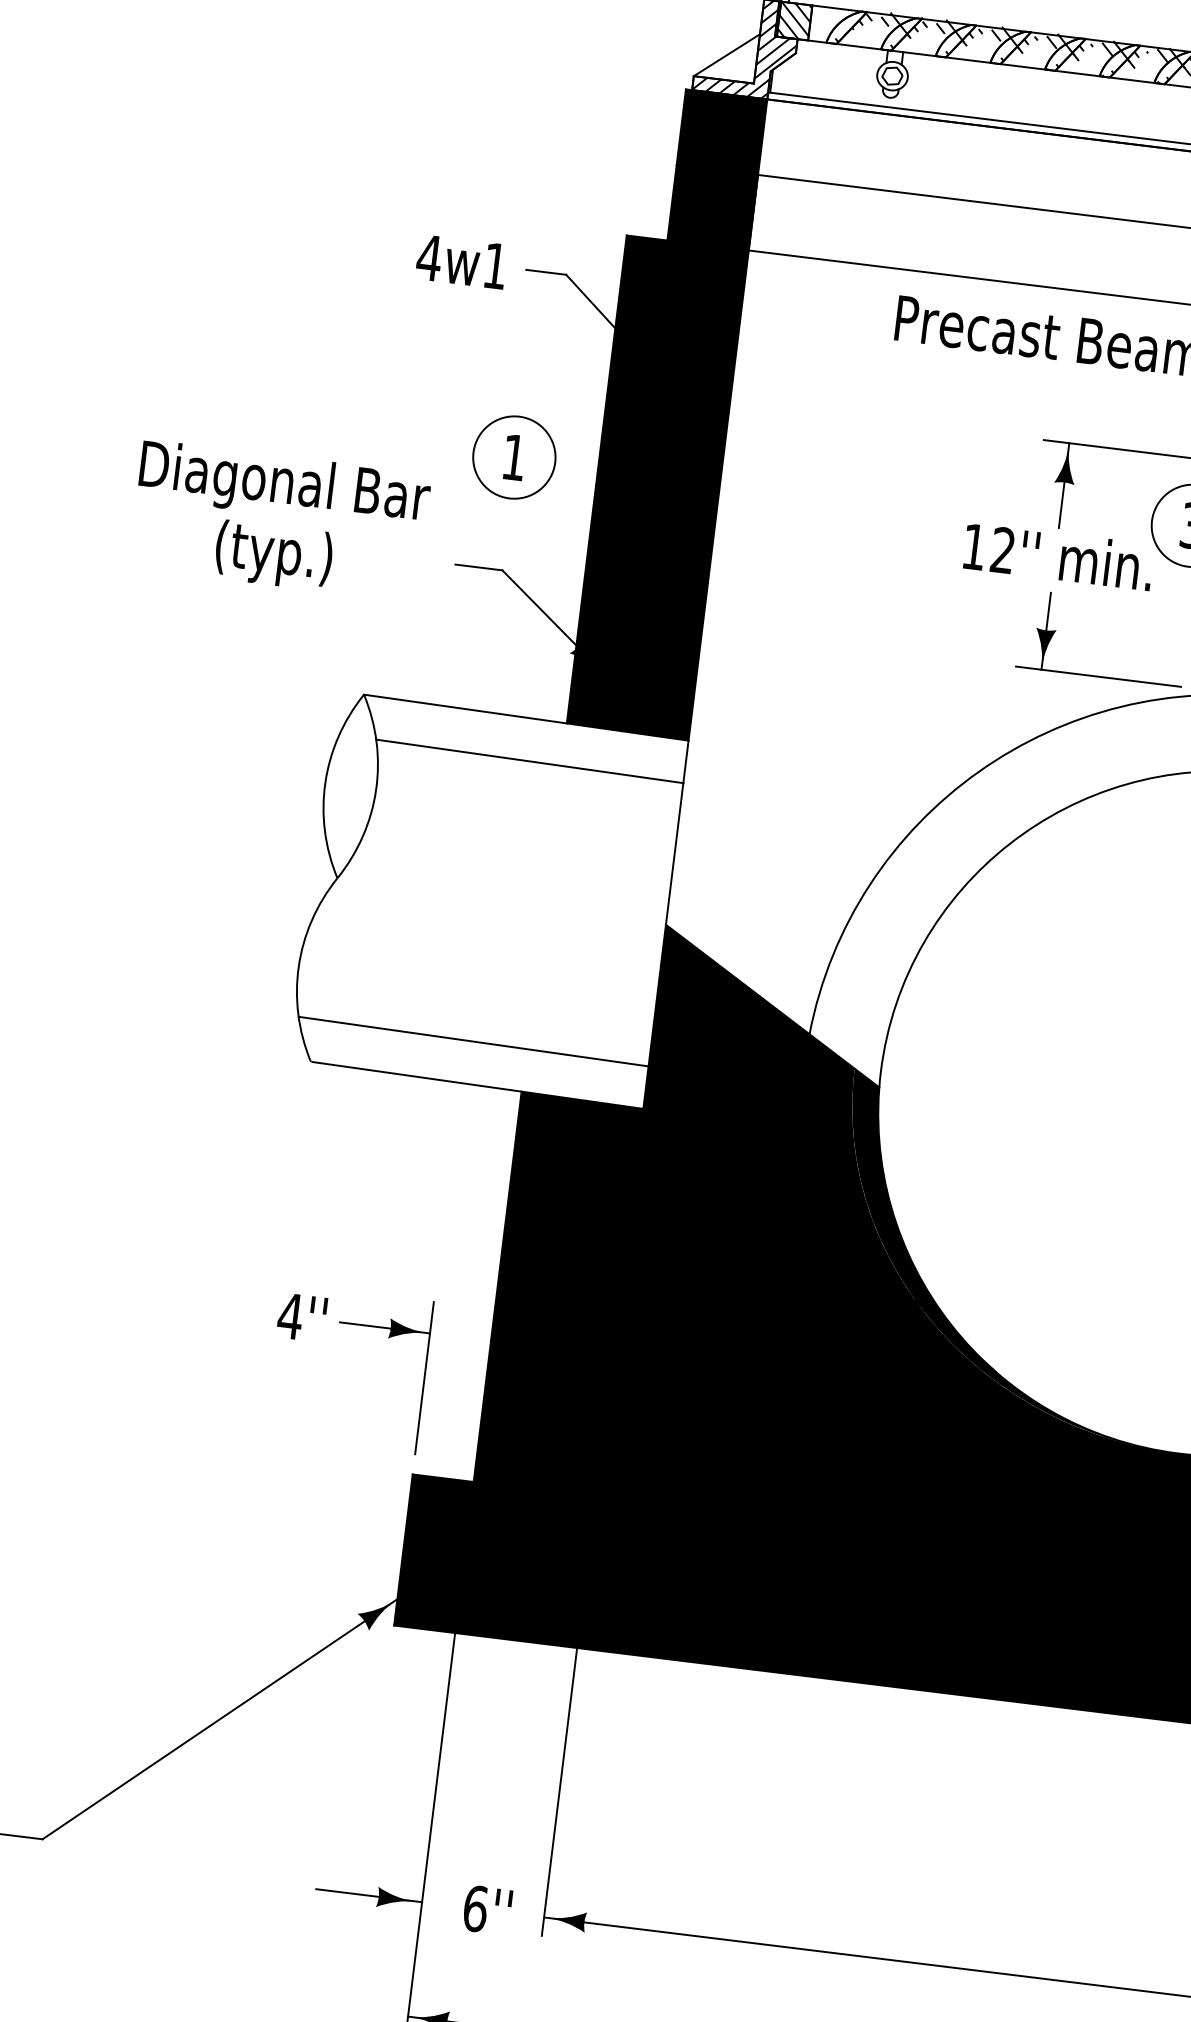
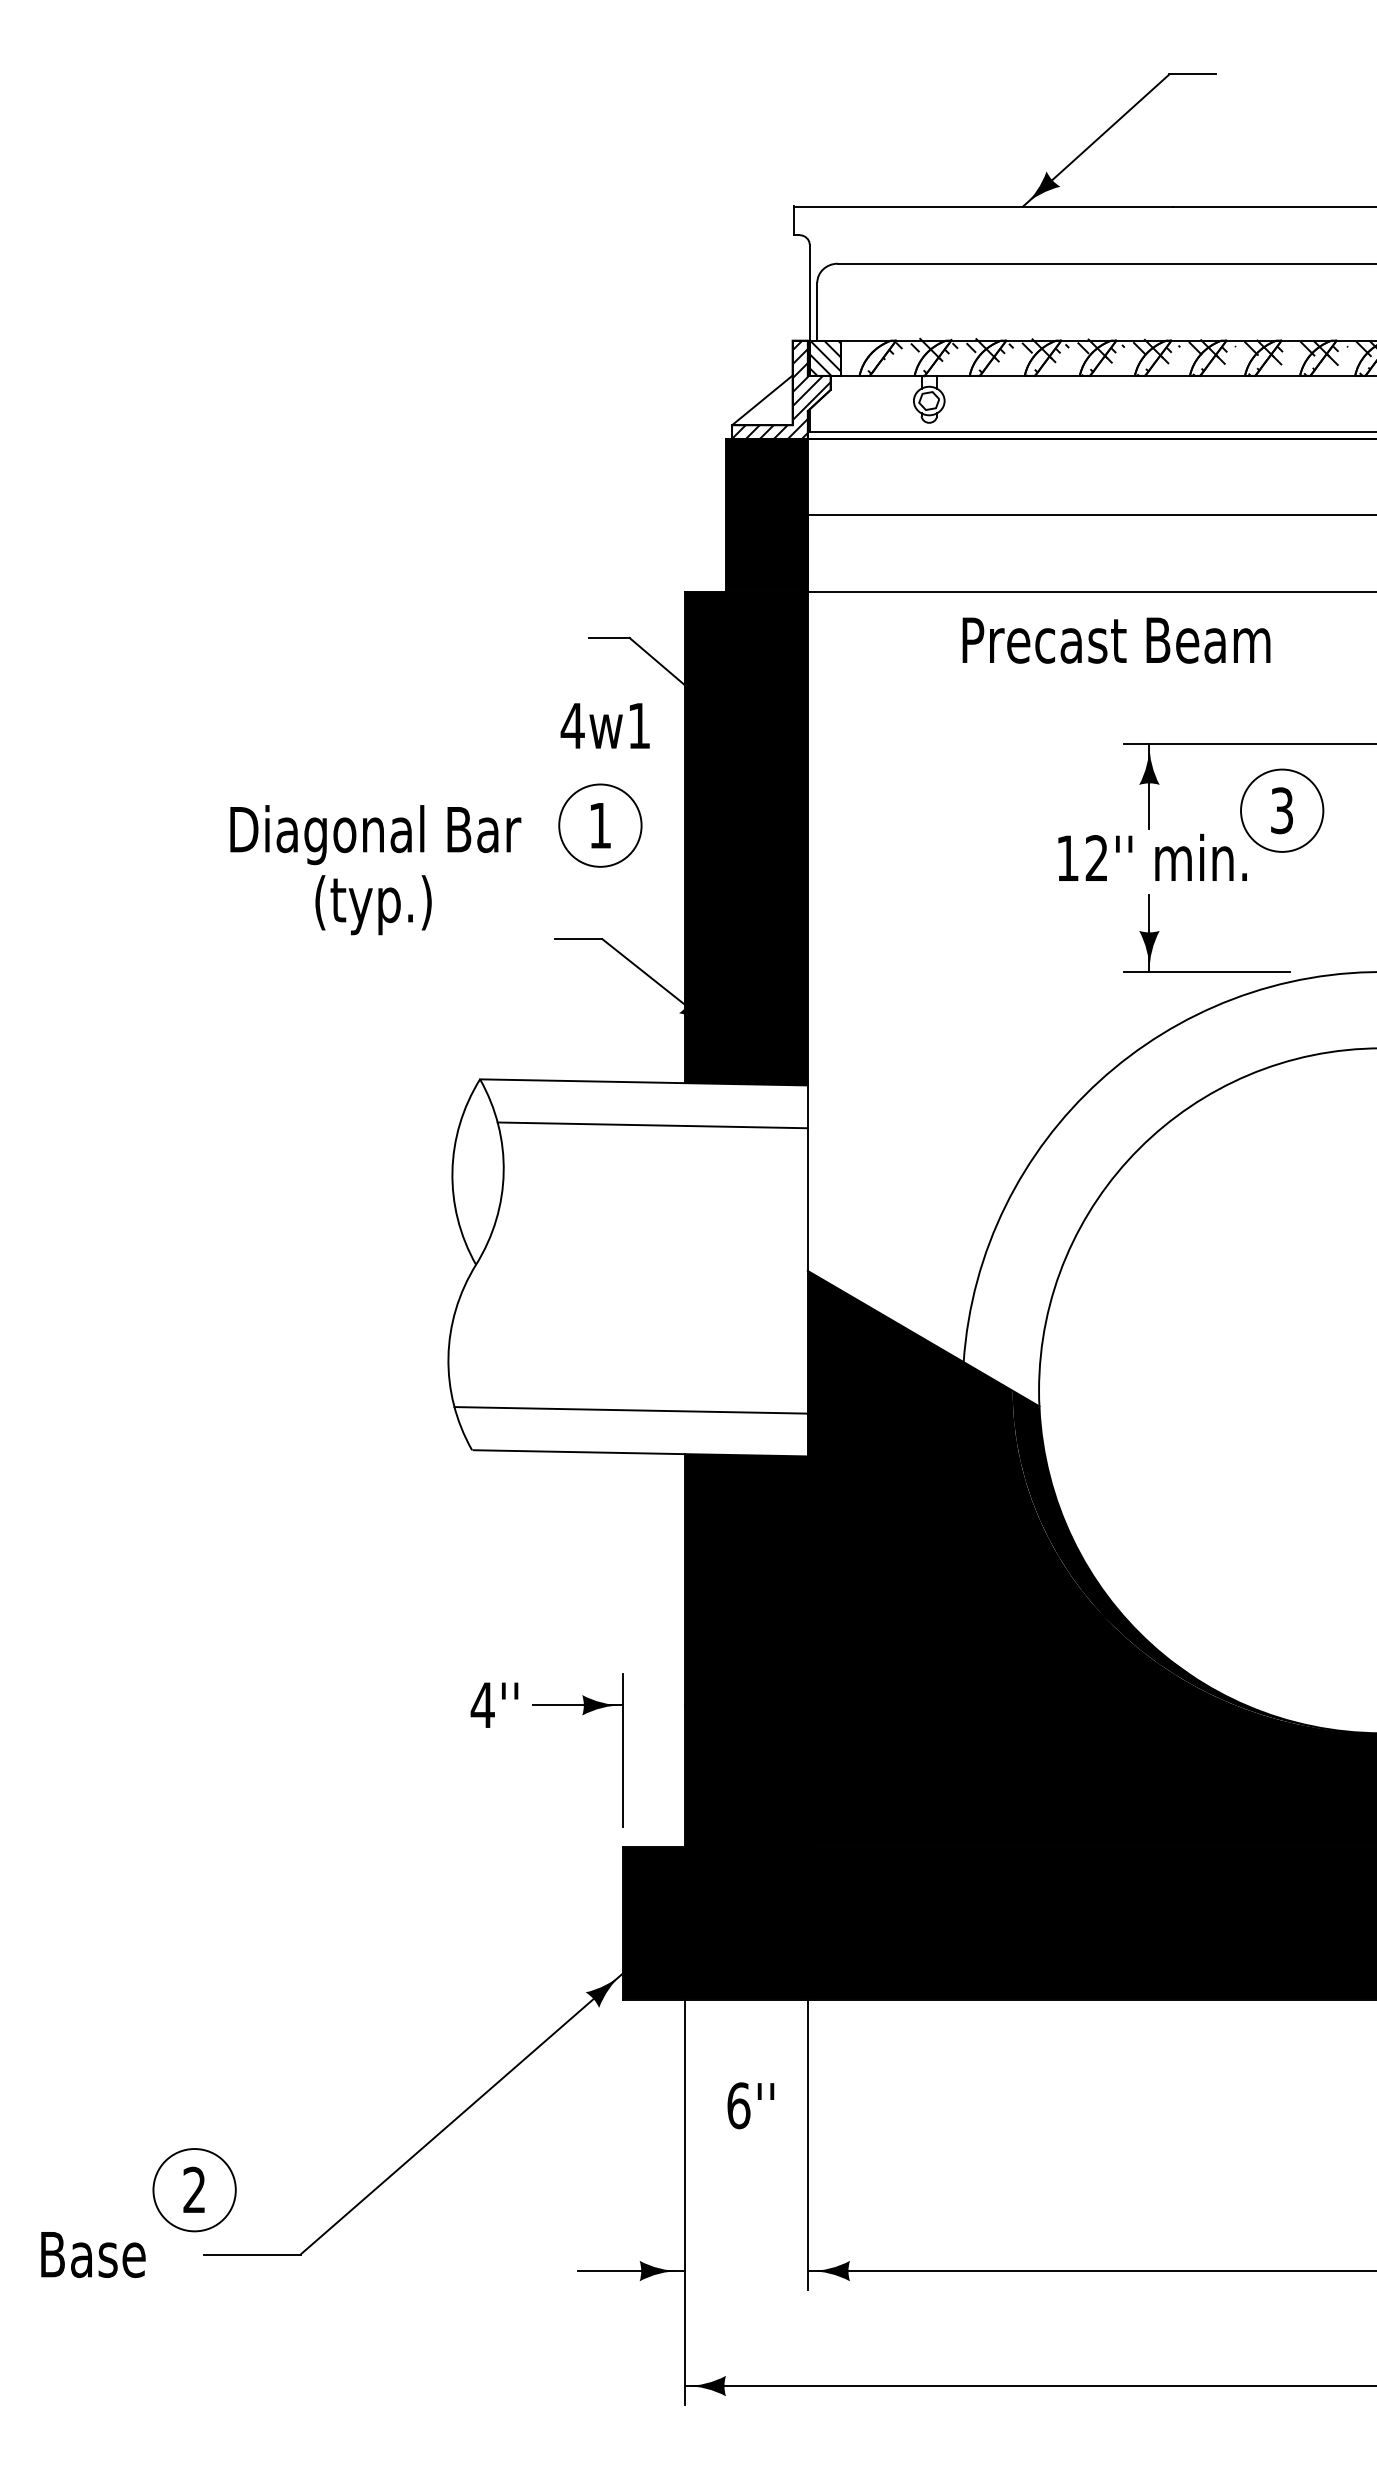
text: (460, 261) -> (604, 725), moved
text: (279, 521) -> (375, 870), moved
text: (487, 1909) -> (750, 2105), moved

